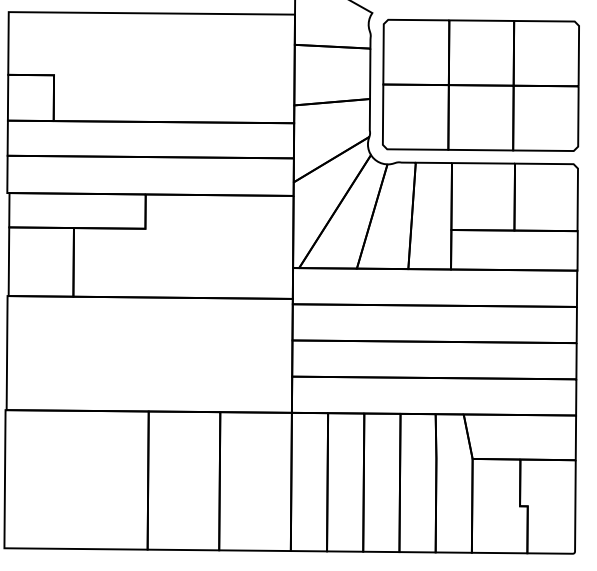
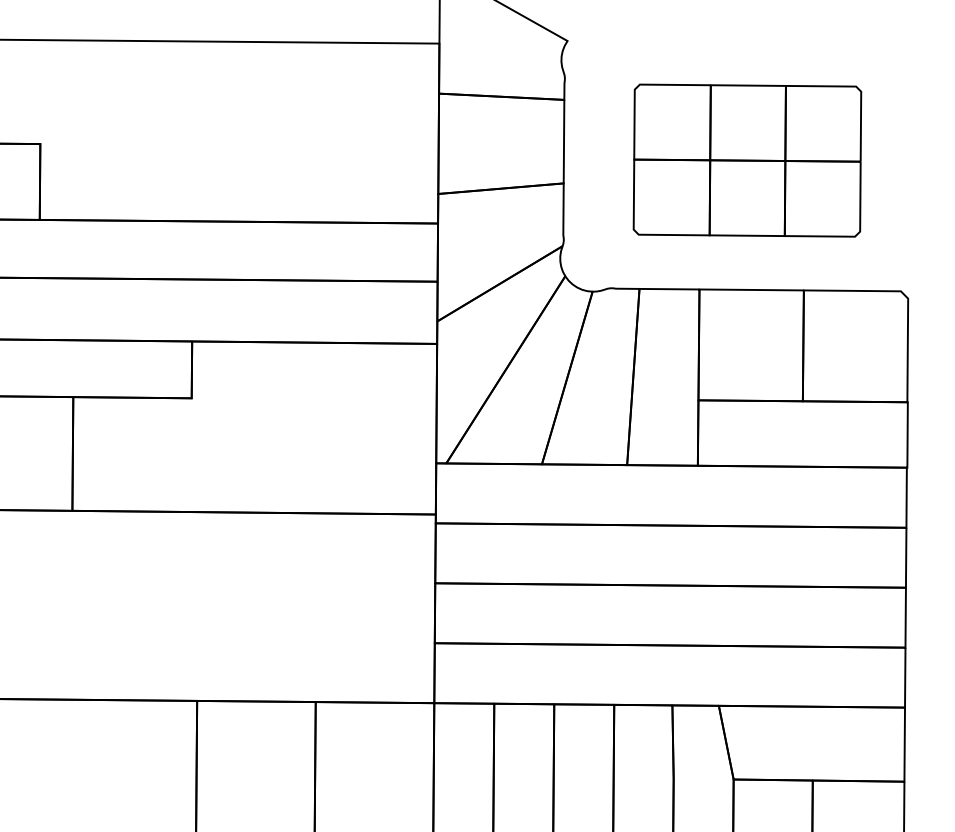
part: (480, 84) -> (746, 159), size x0.7

